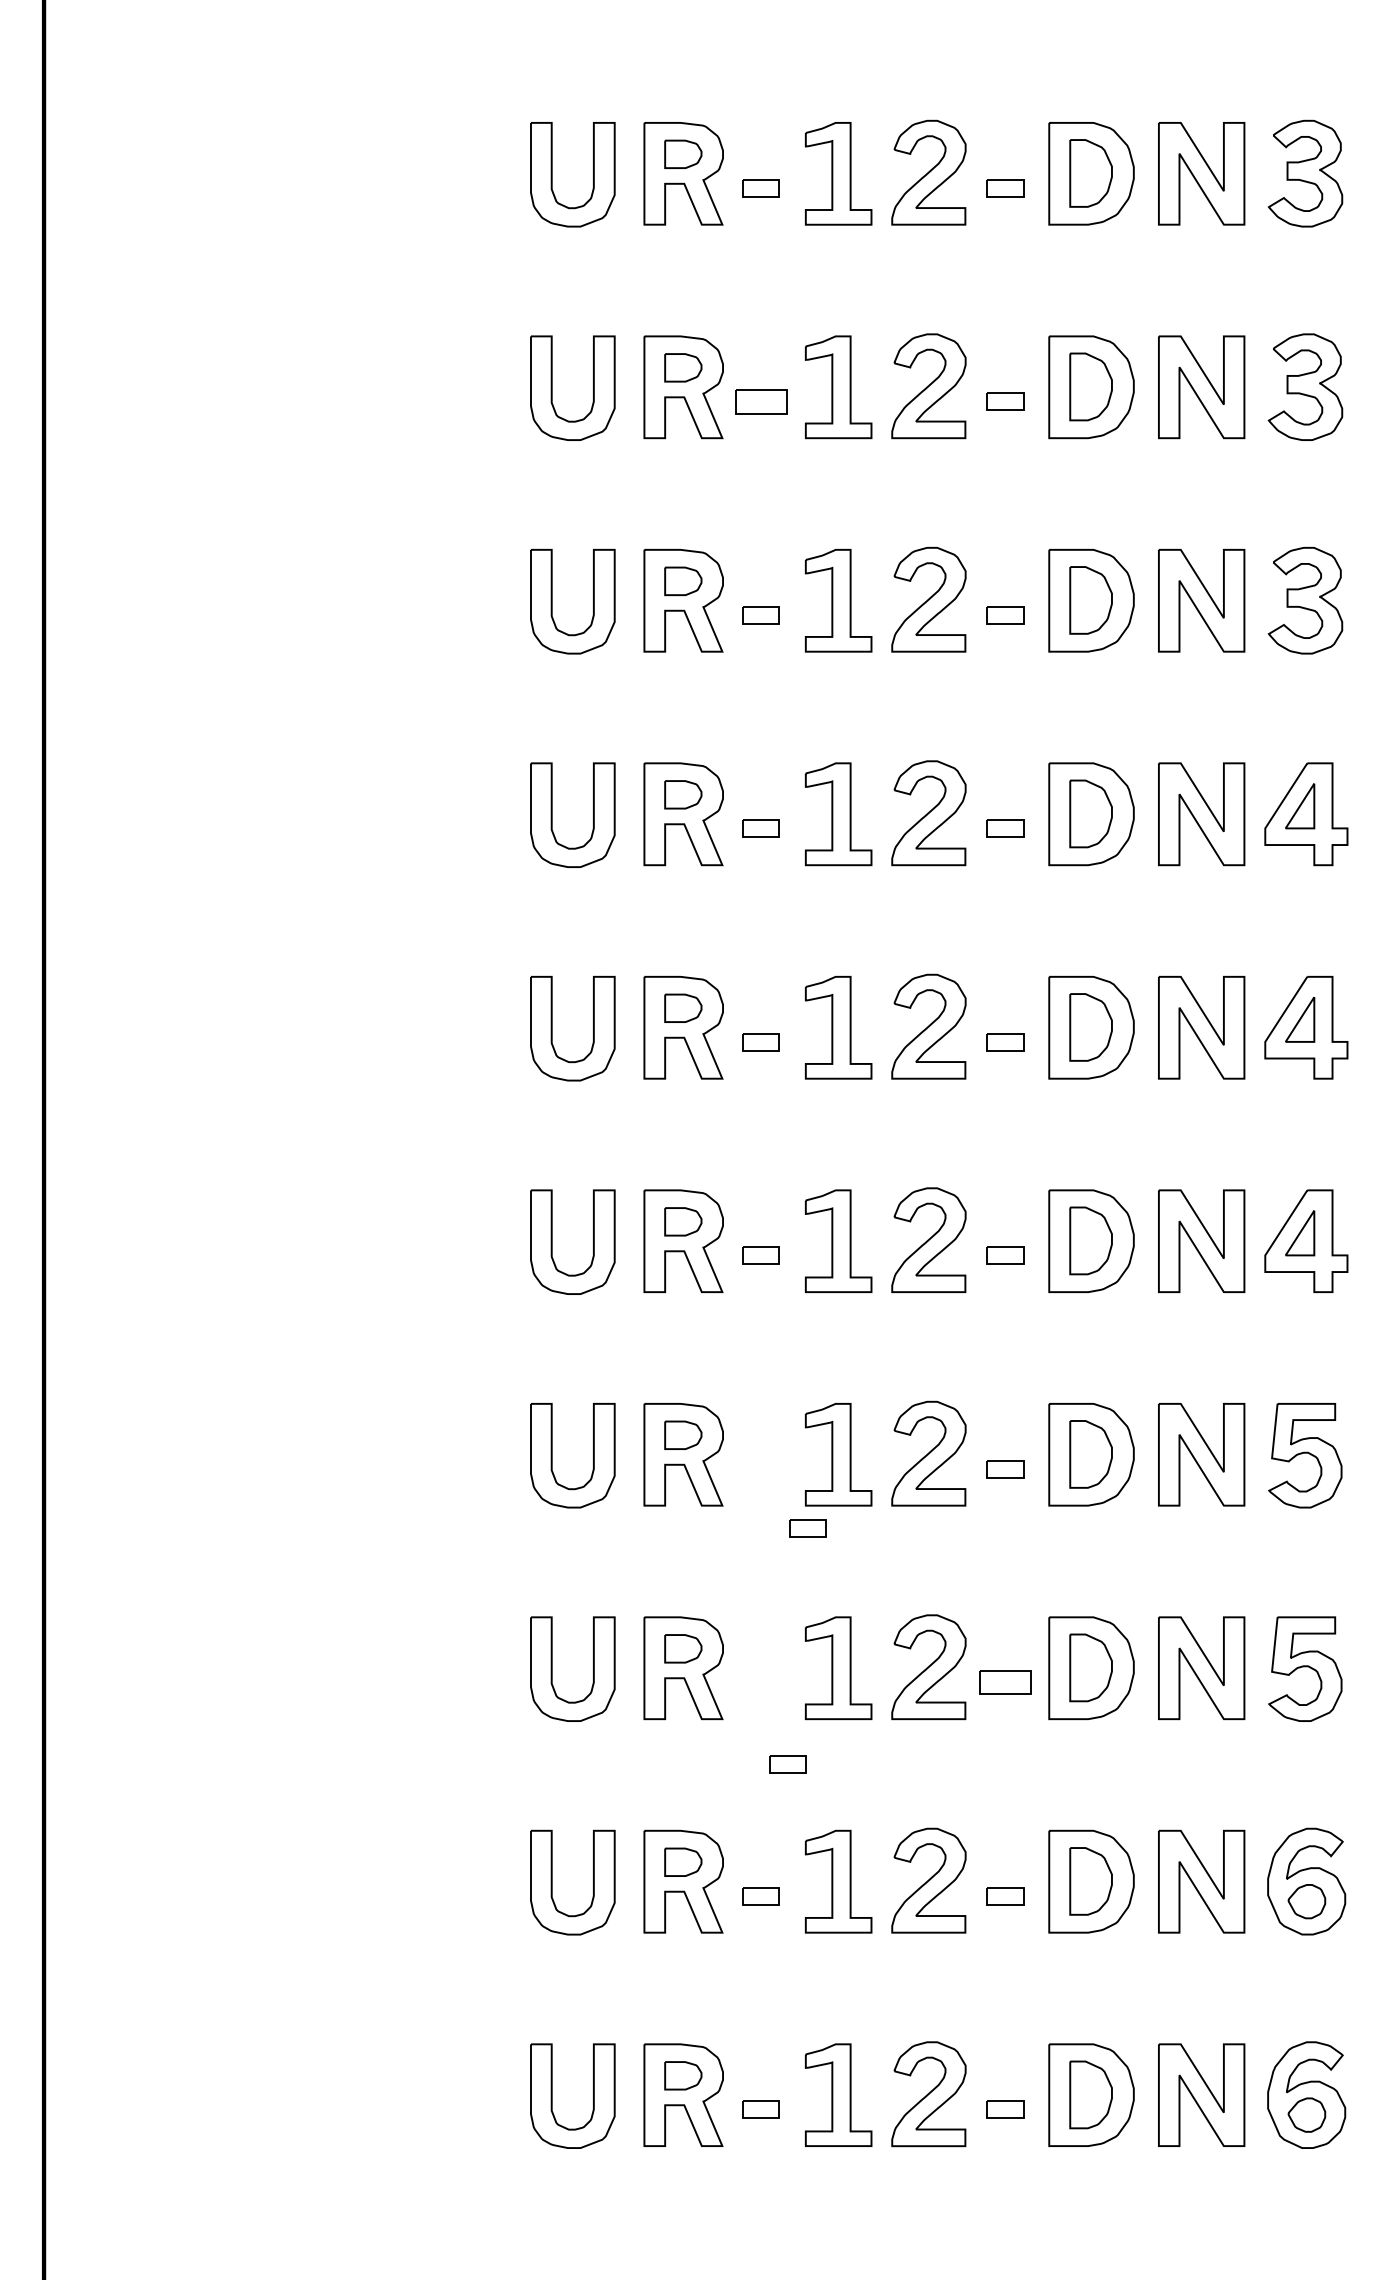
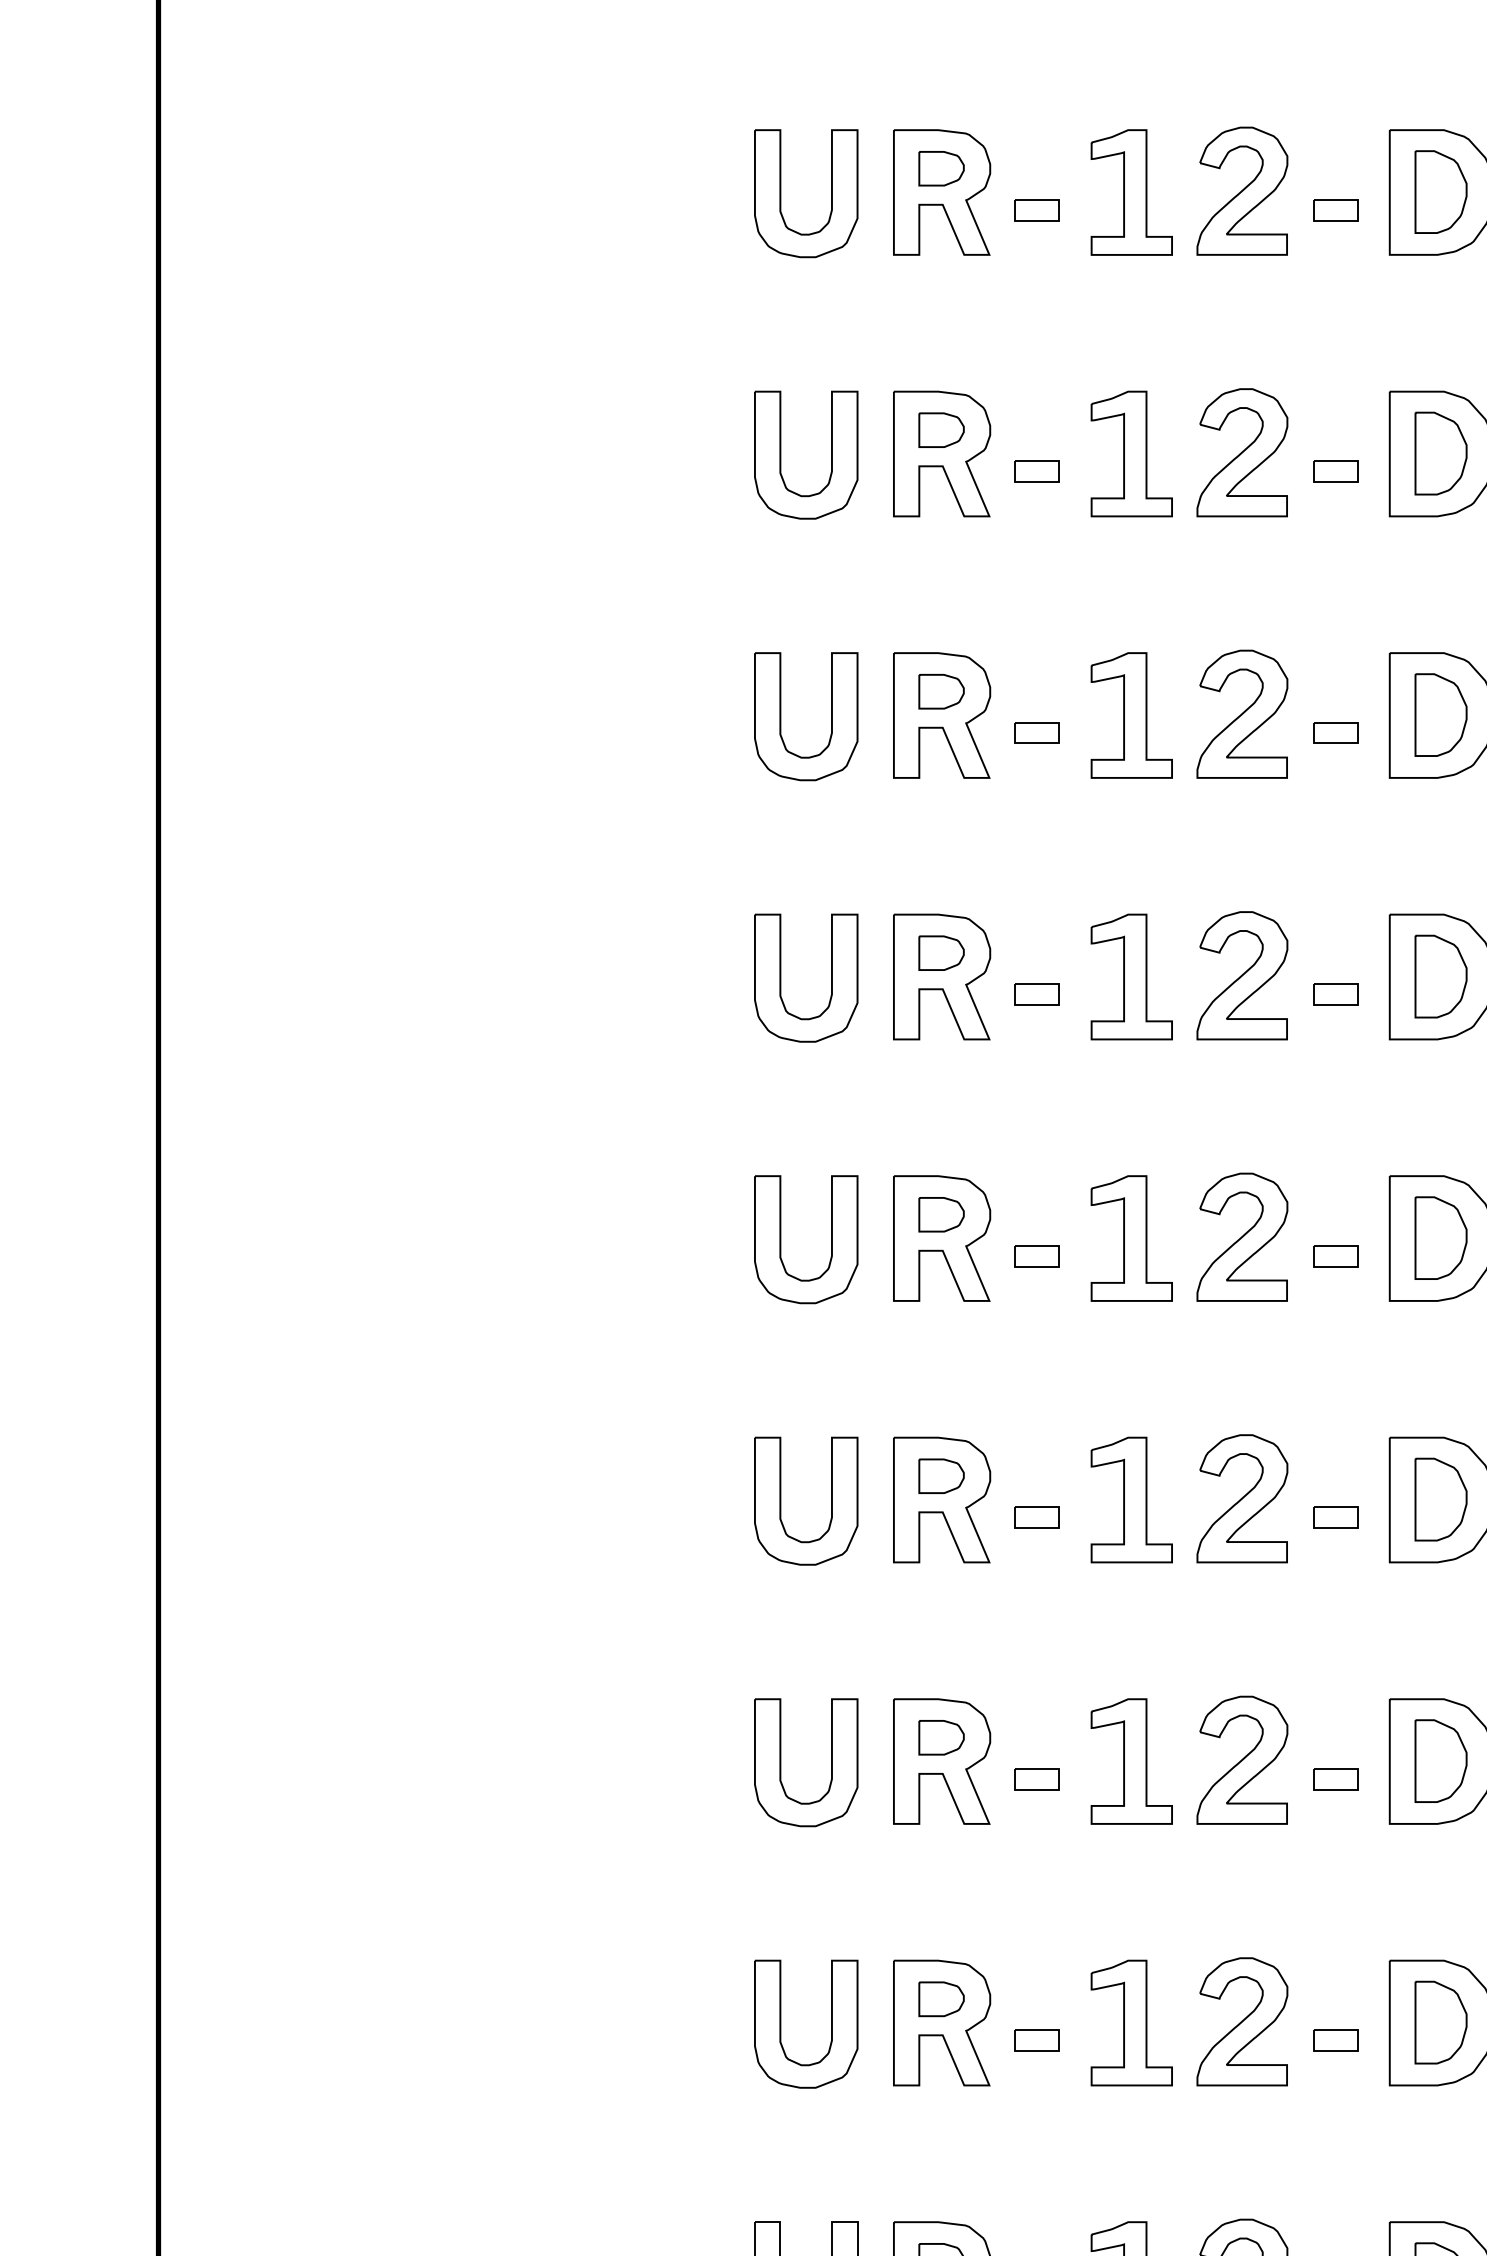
part: (760, 401) -> (1036, 471), size x0.71
part: (807, 1528) -> (1036, 1779), moved
part: (1005, 1682) -> (1336, 2040), size x0.71
part: (787, 1764) -> (1036, 2040), moved

